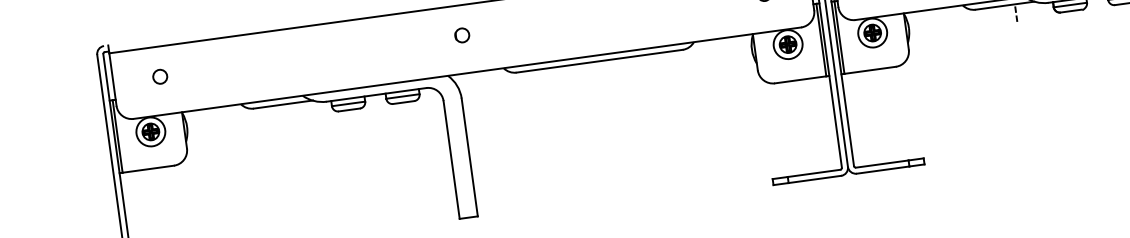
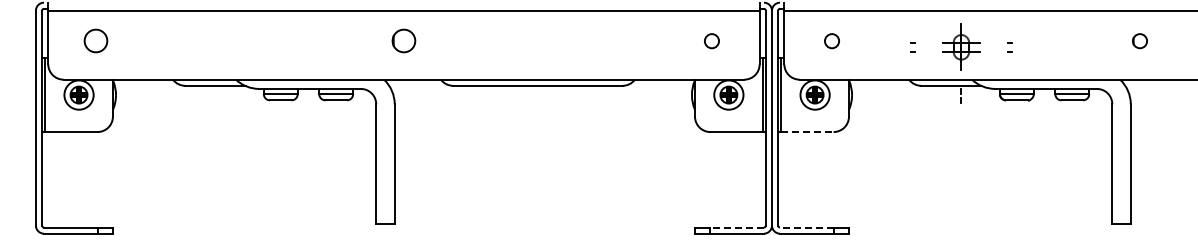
circle: (461, 35) -> (403, 41), size x1.6
line: (870, 70) -> (807, 132), solid -> dashed
circle: (159, 77) -> (95, 41), size x1.6
line: (882, 164) -> (806, 227), solid -> dashed
line: (814, 173) -> (737, 227), solid -> dashed

